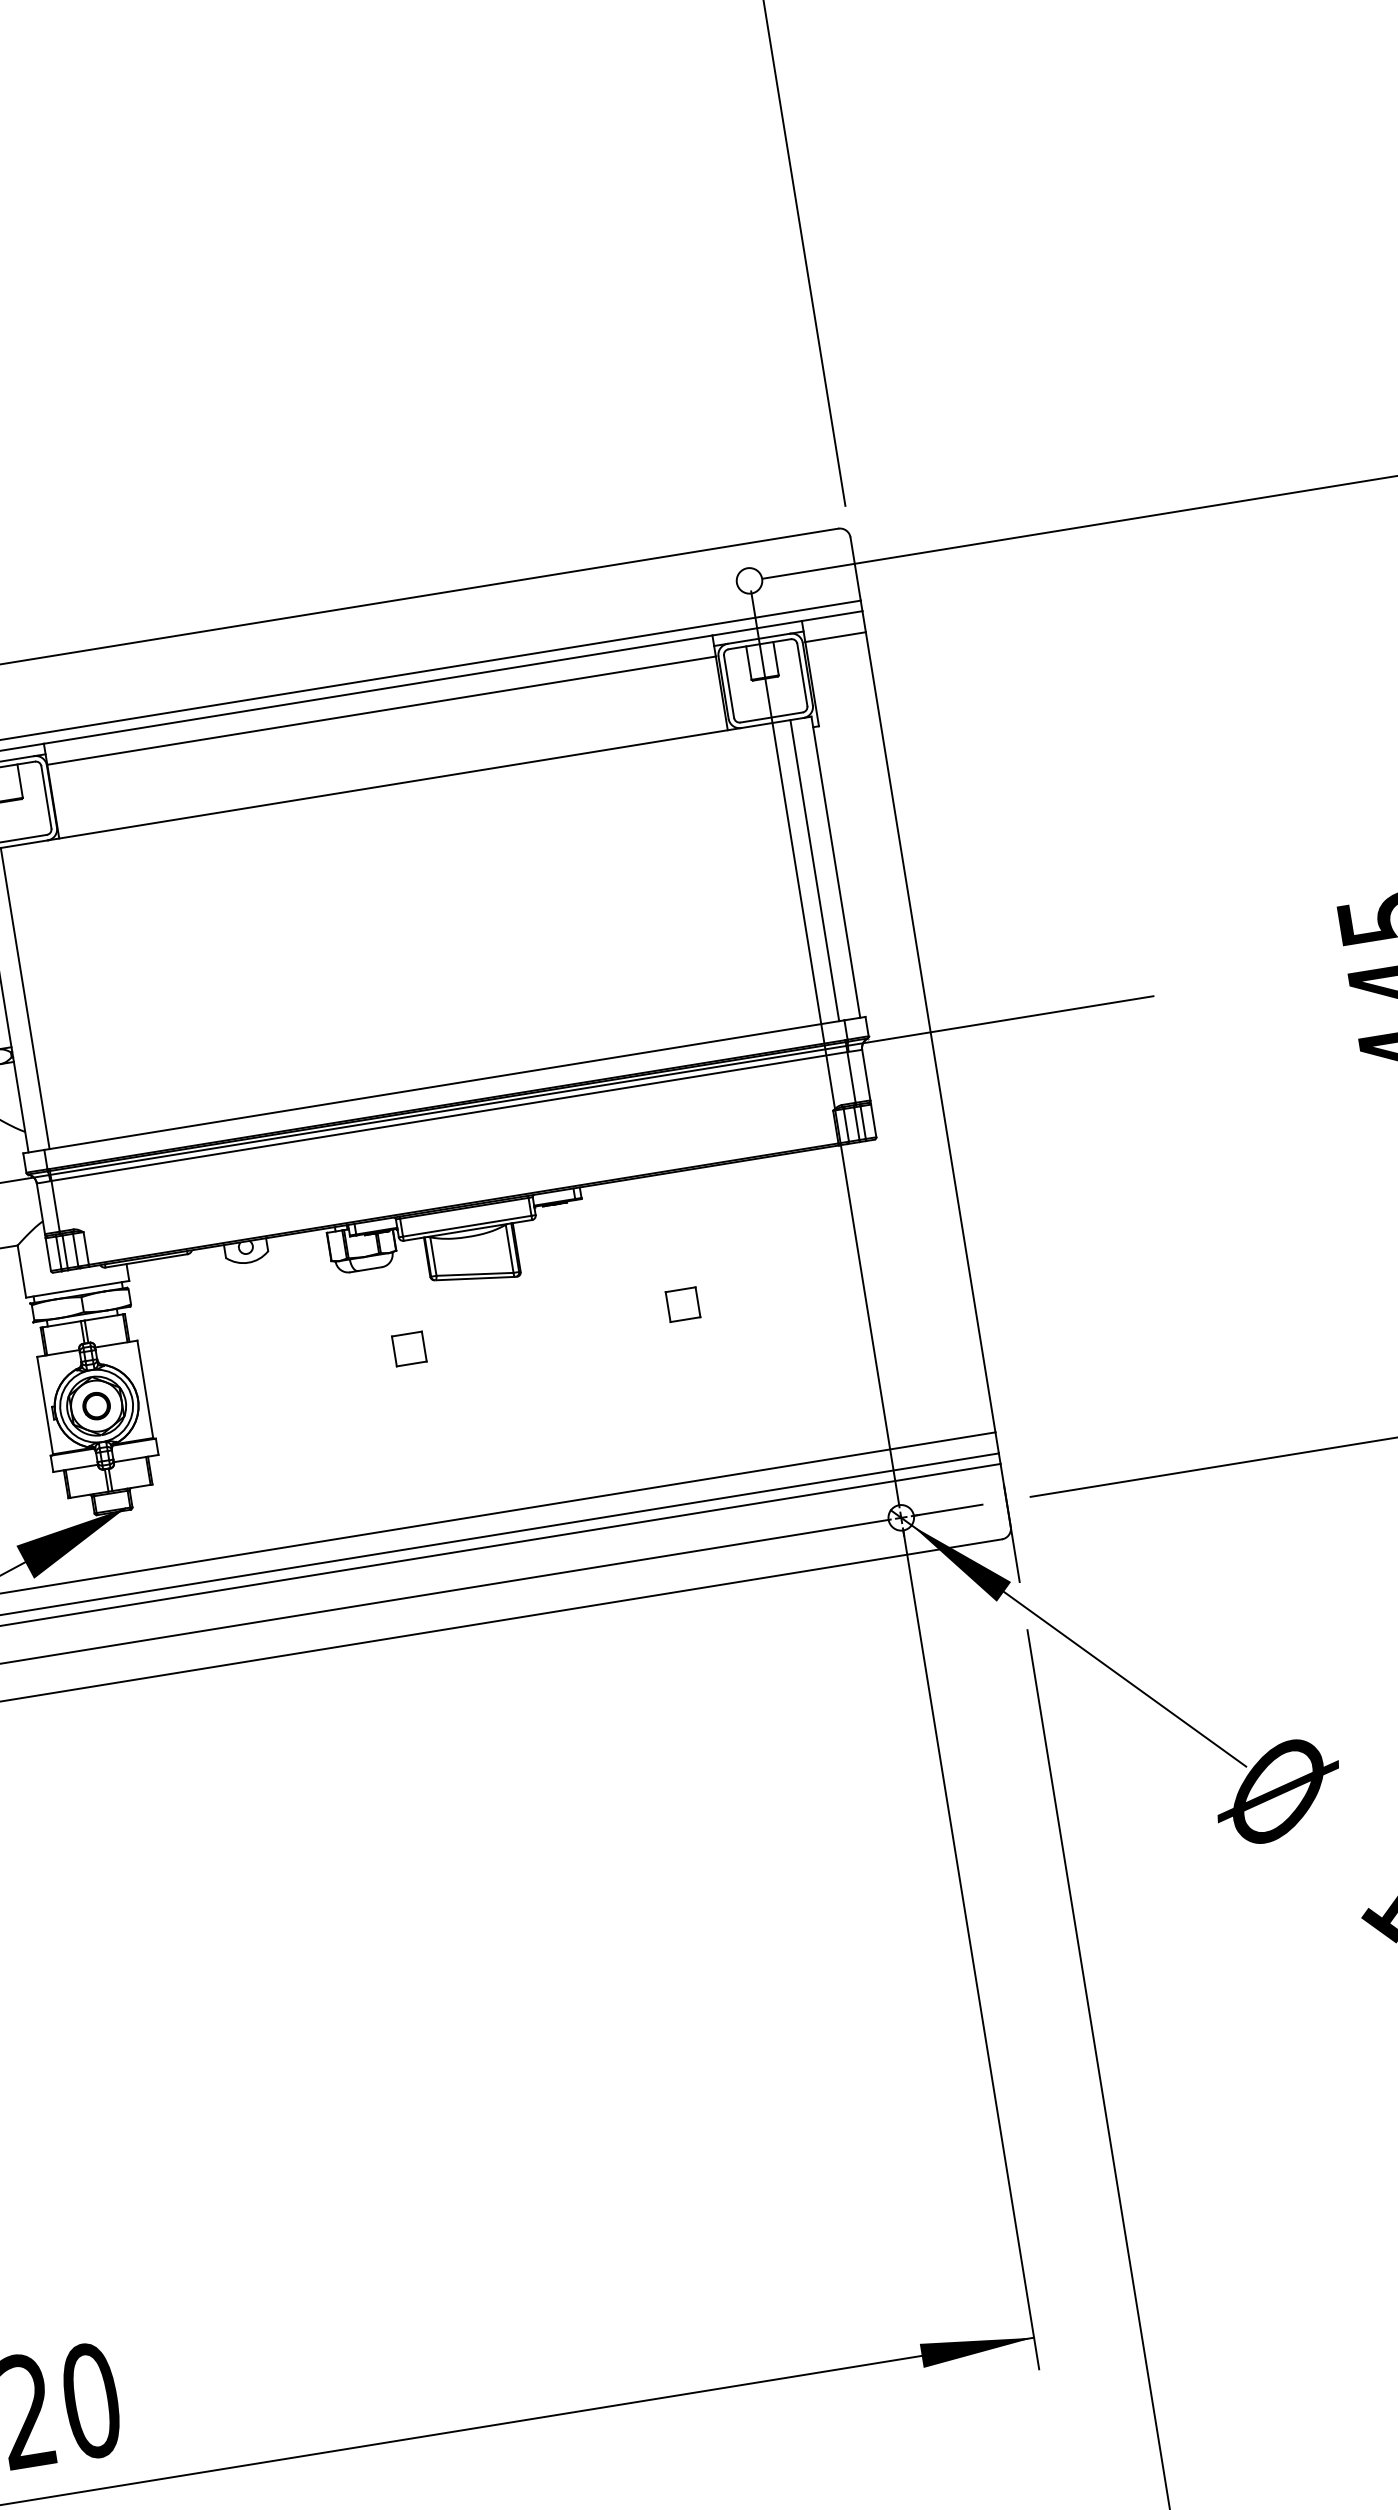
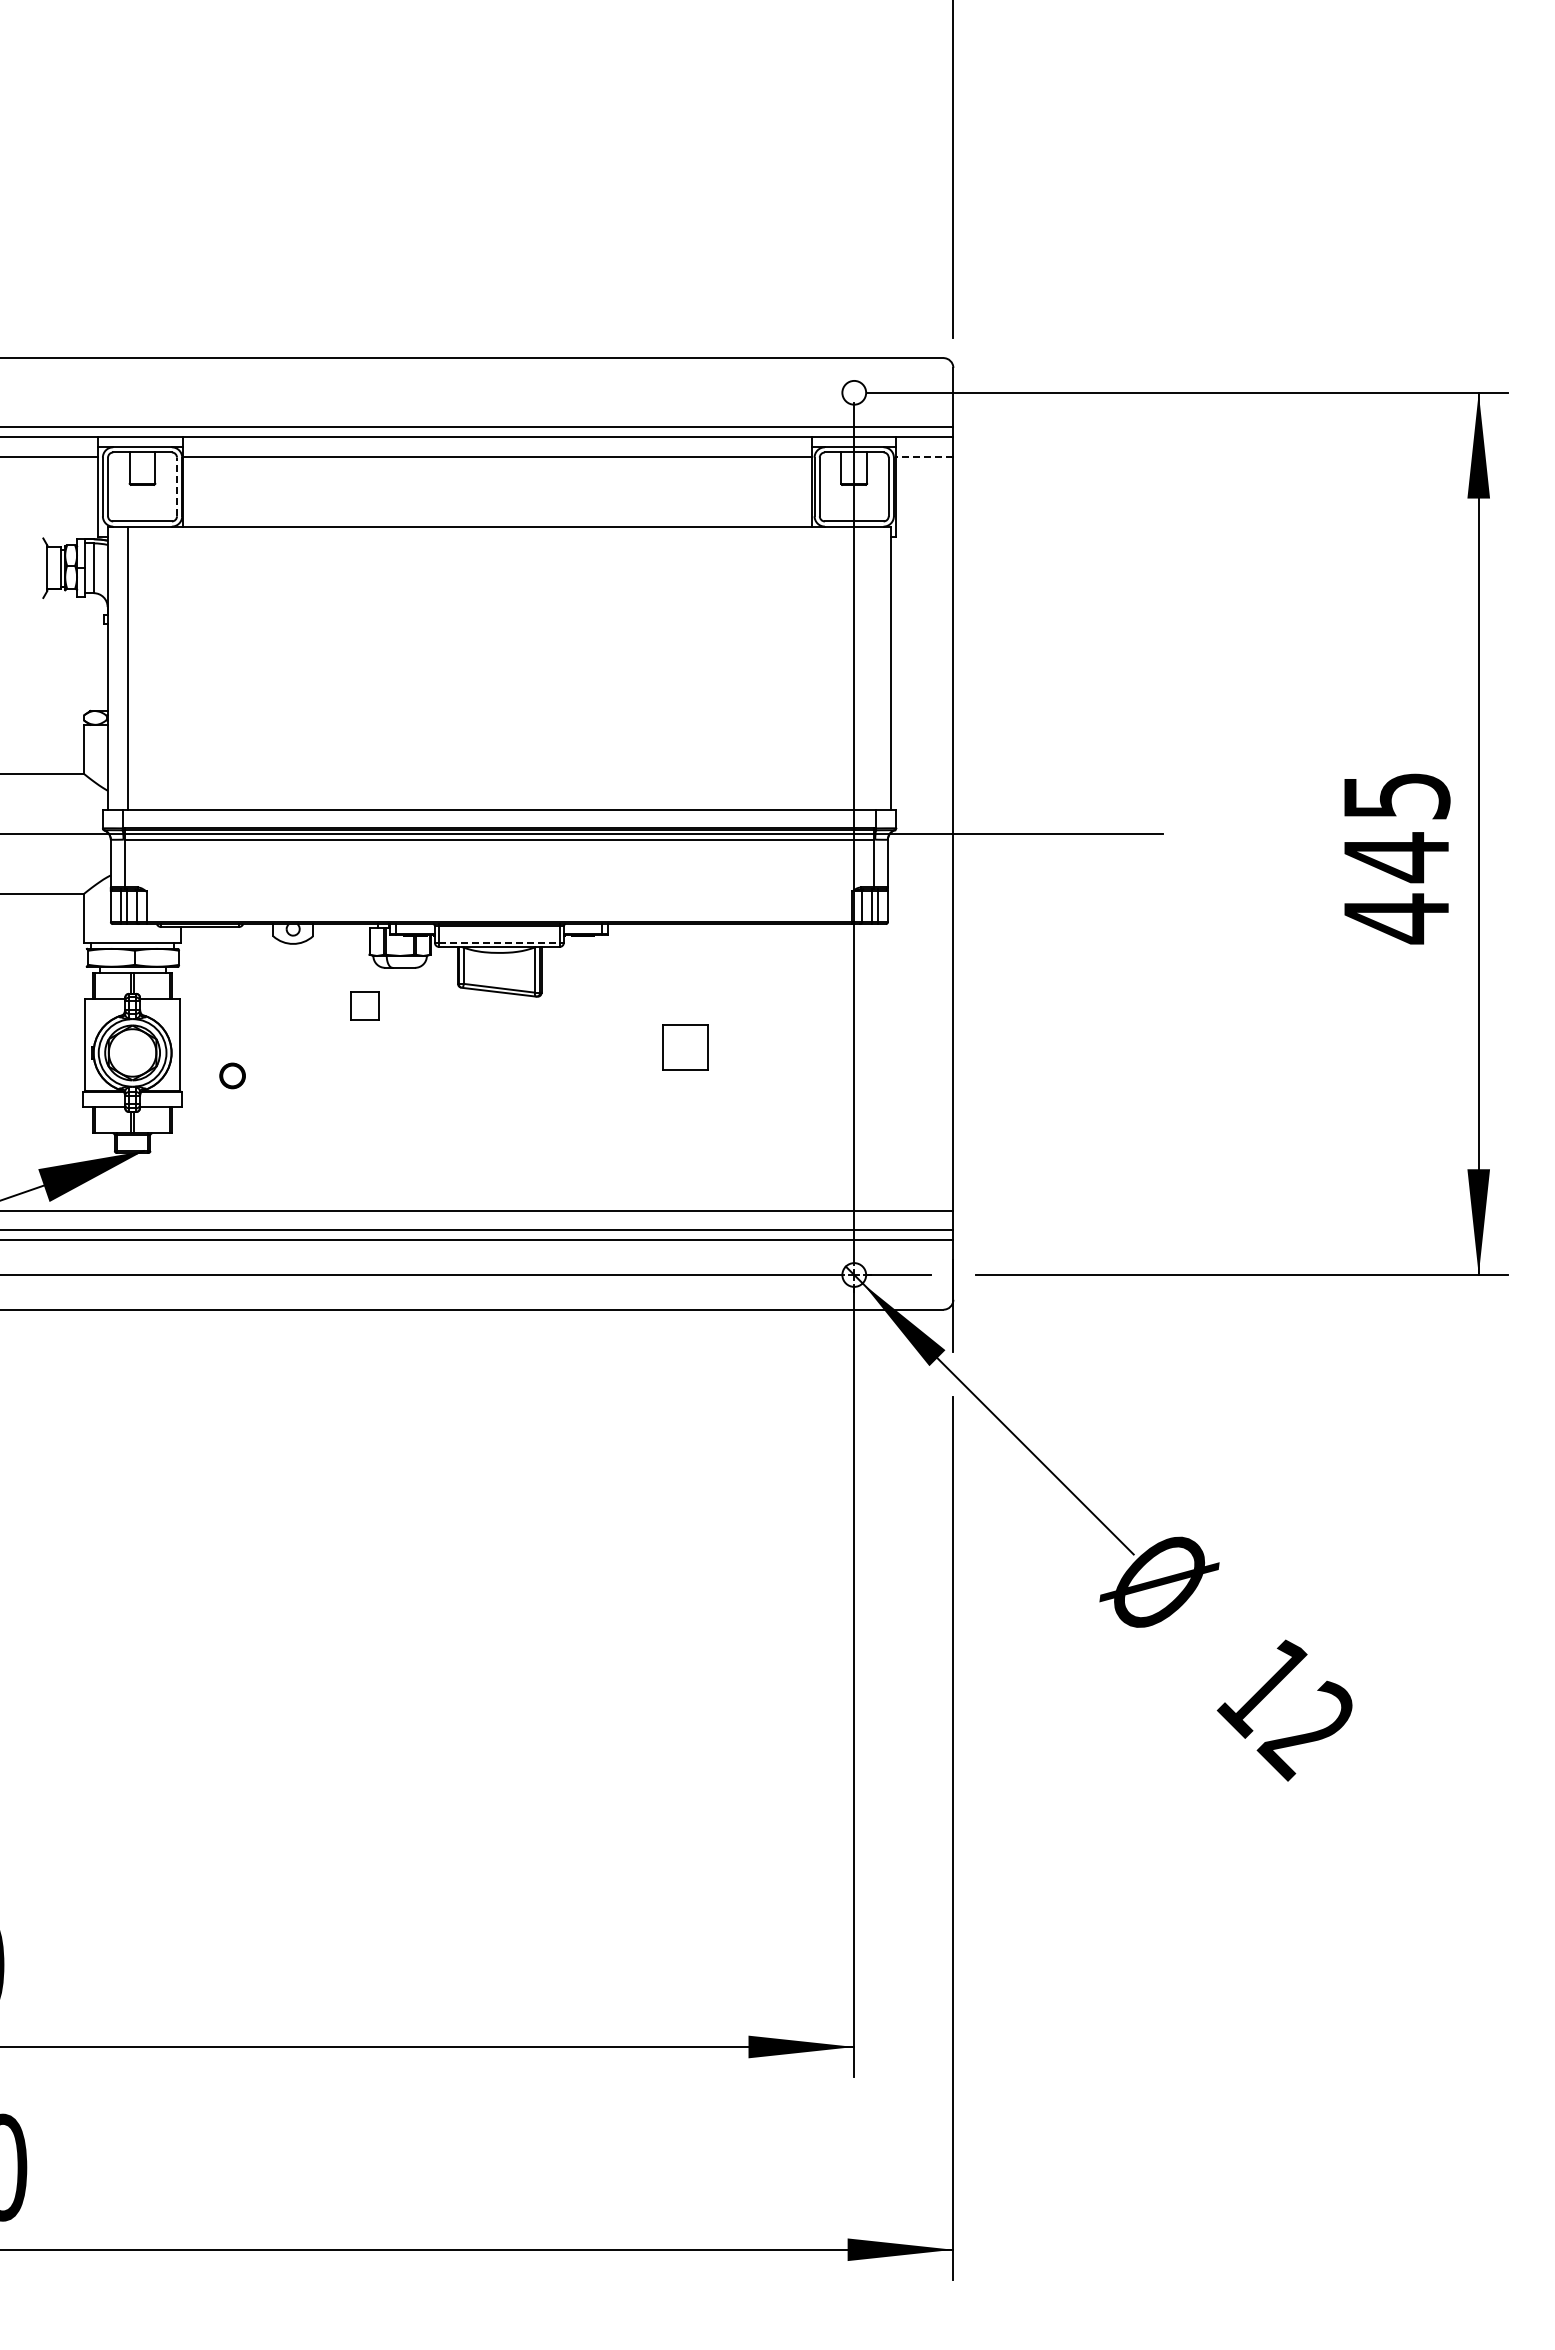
line: (835, 637) -> (924, 457), solid -> dashed
line: (46, 796) -> (177, 486), solid -> dashed
line: (815, 870) -> (871, 668), removed
line: (467, 1225) -> (499, 942), solid -> dashed
part: (682, 1304) -> (685, 1046), size x1.6
part: (408, 1348) -> (364, 1005), moved
part: (96, 1405) -> (232, 1075), moved

